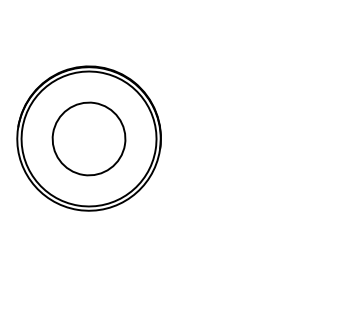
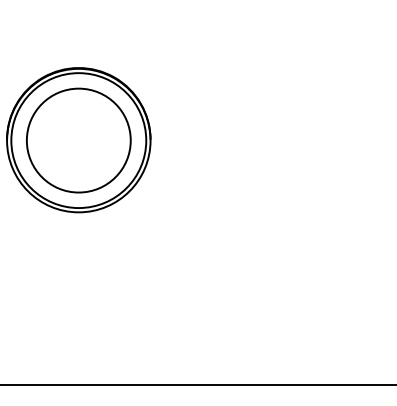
circle: (88, 138) -> (78, 140), size x1.43

